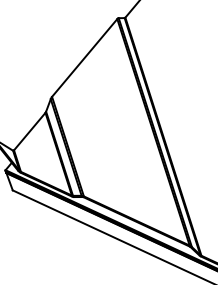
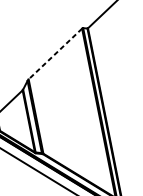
line: (84, 57) -> (55, 53), solid -> dashed

